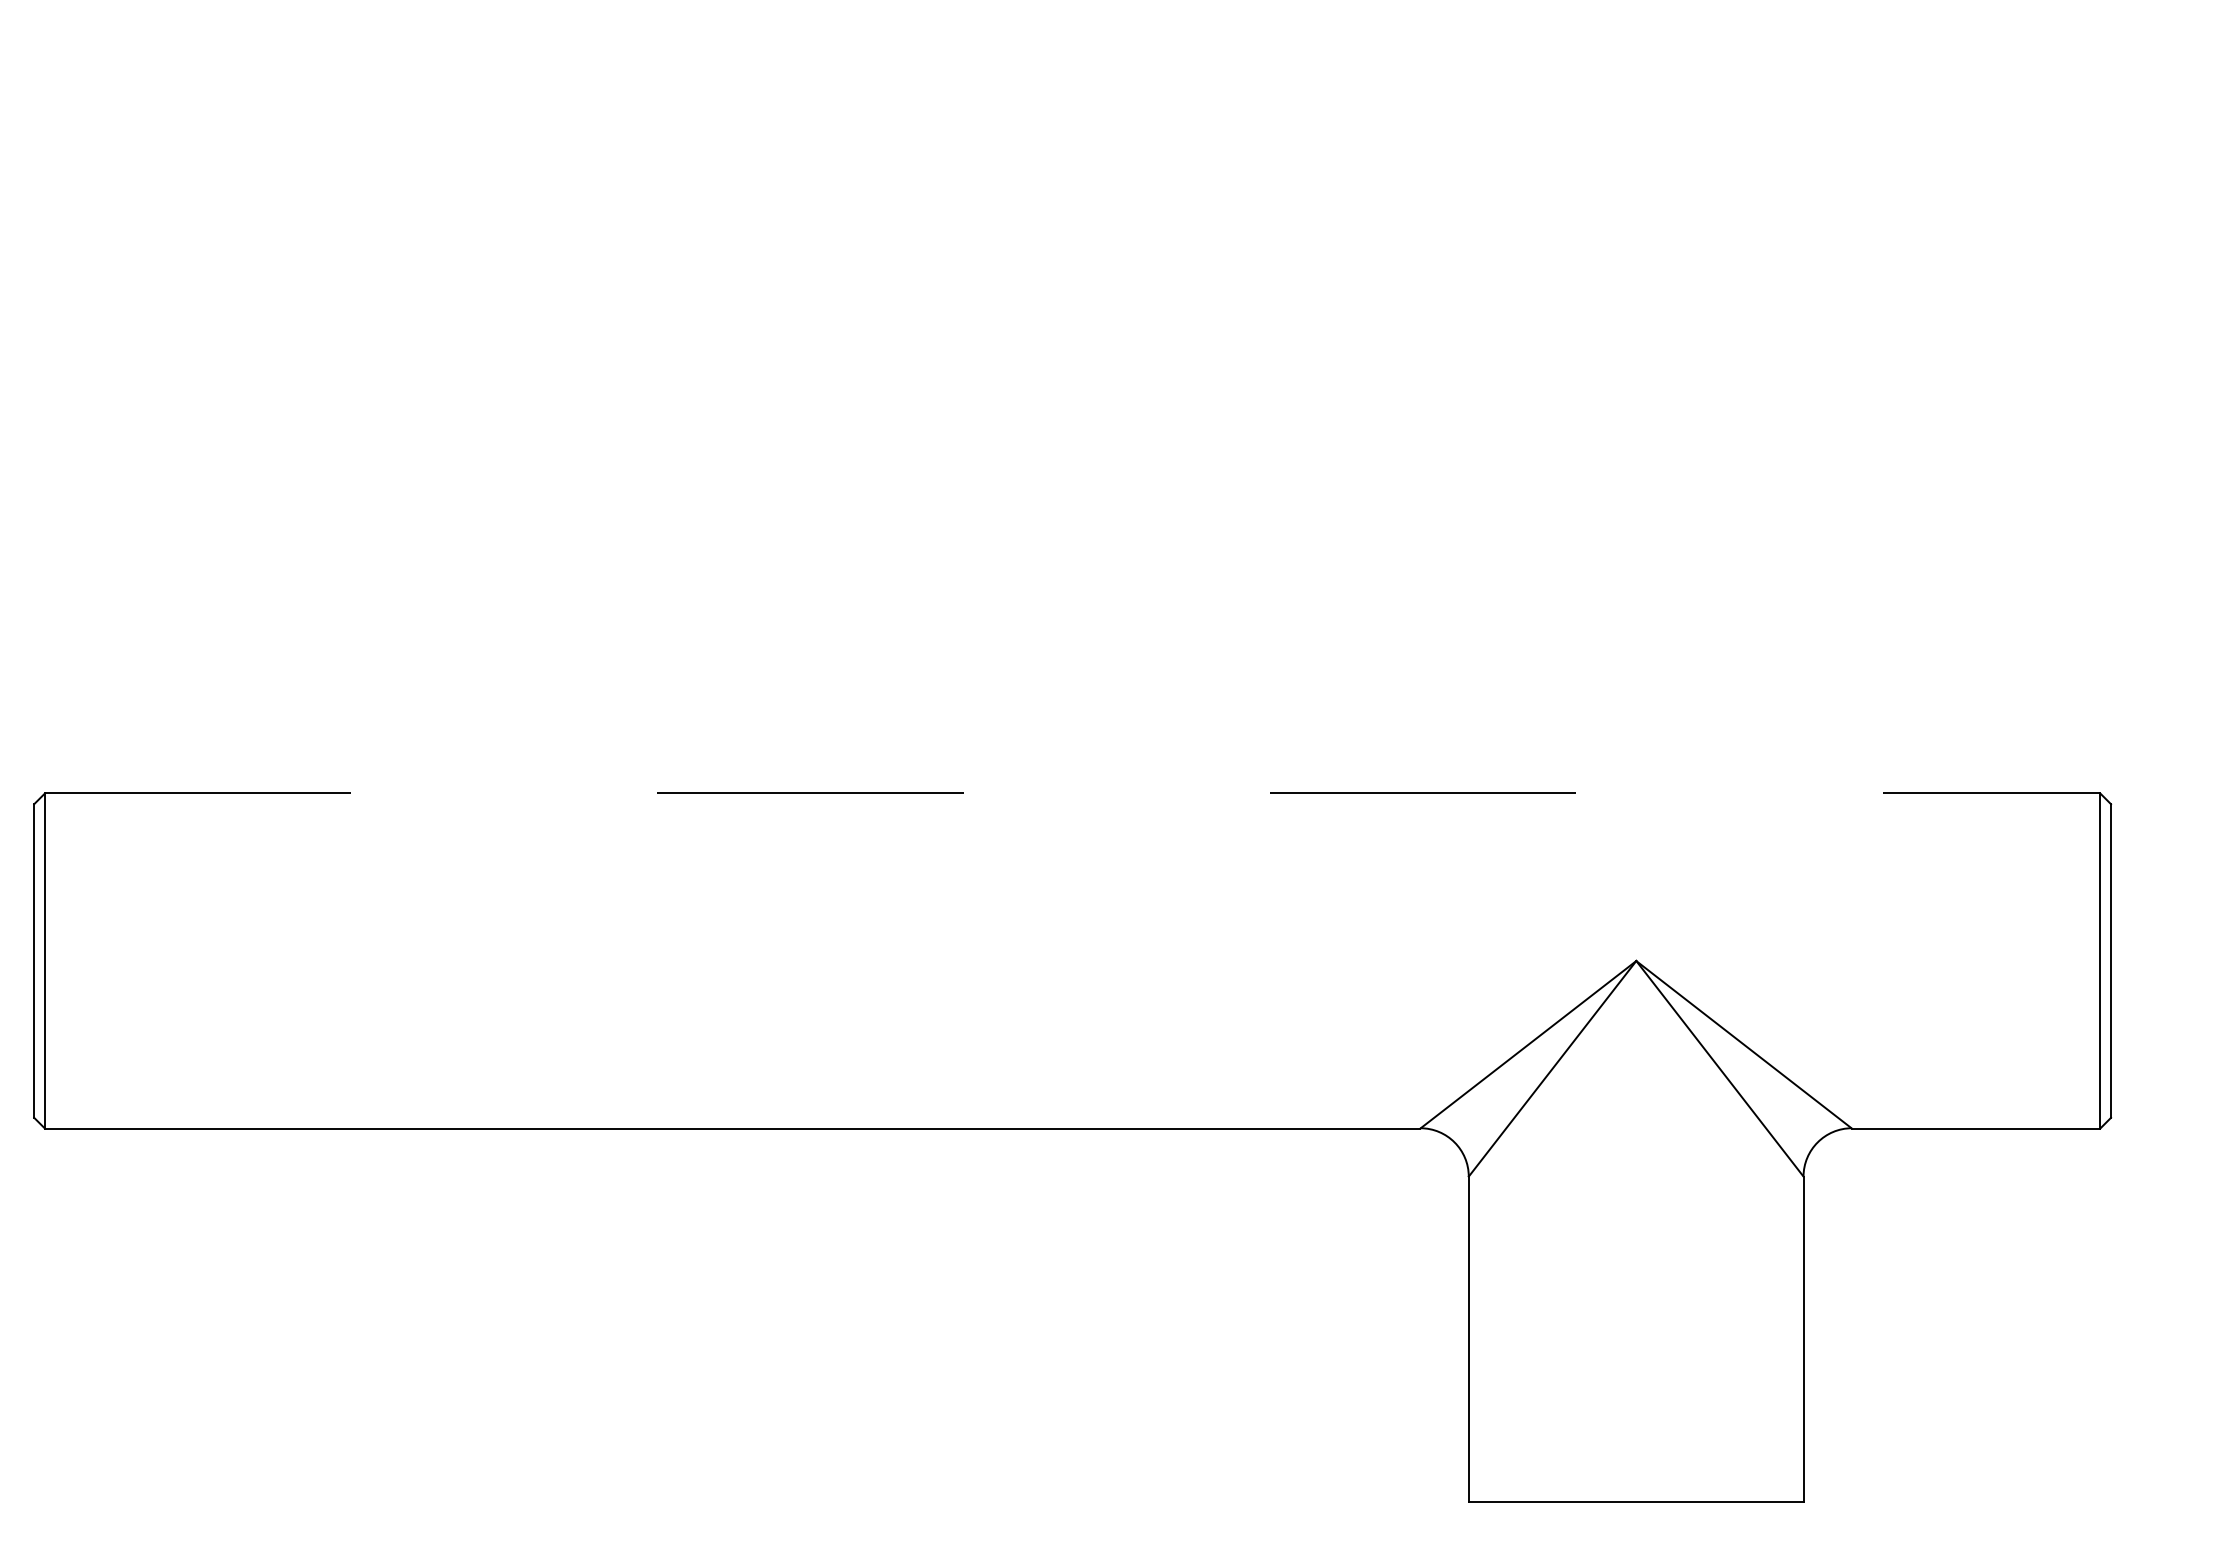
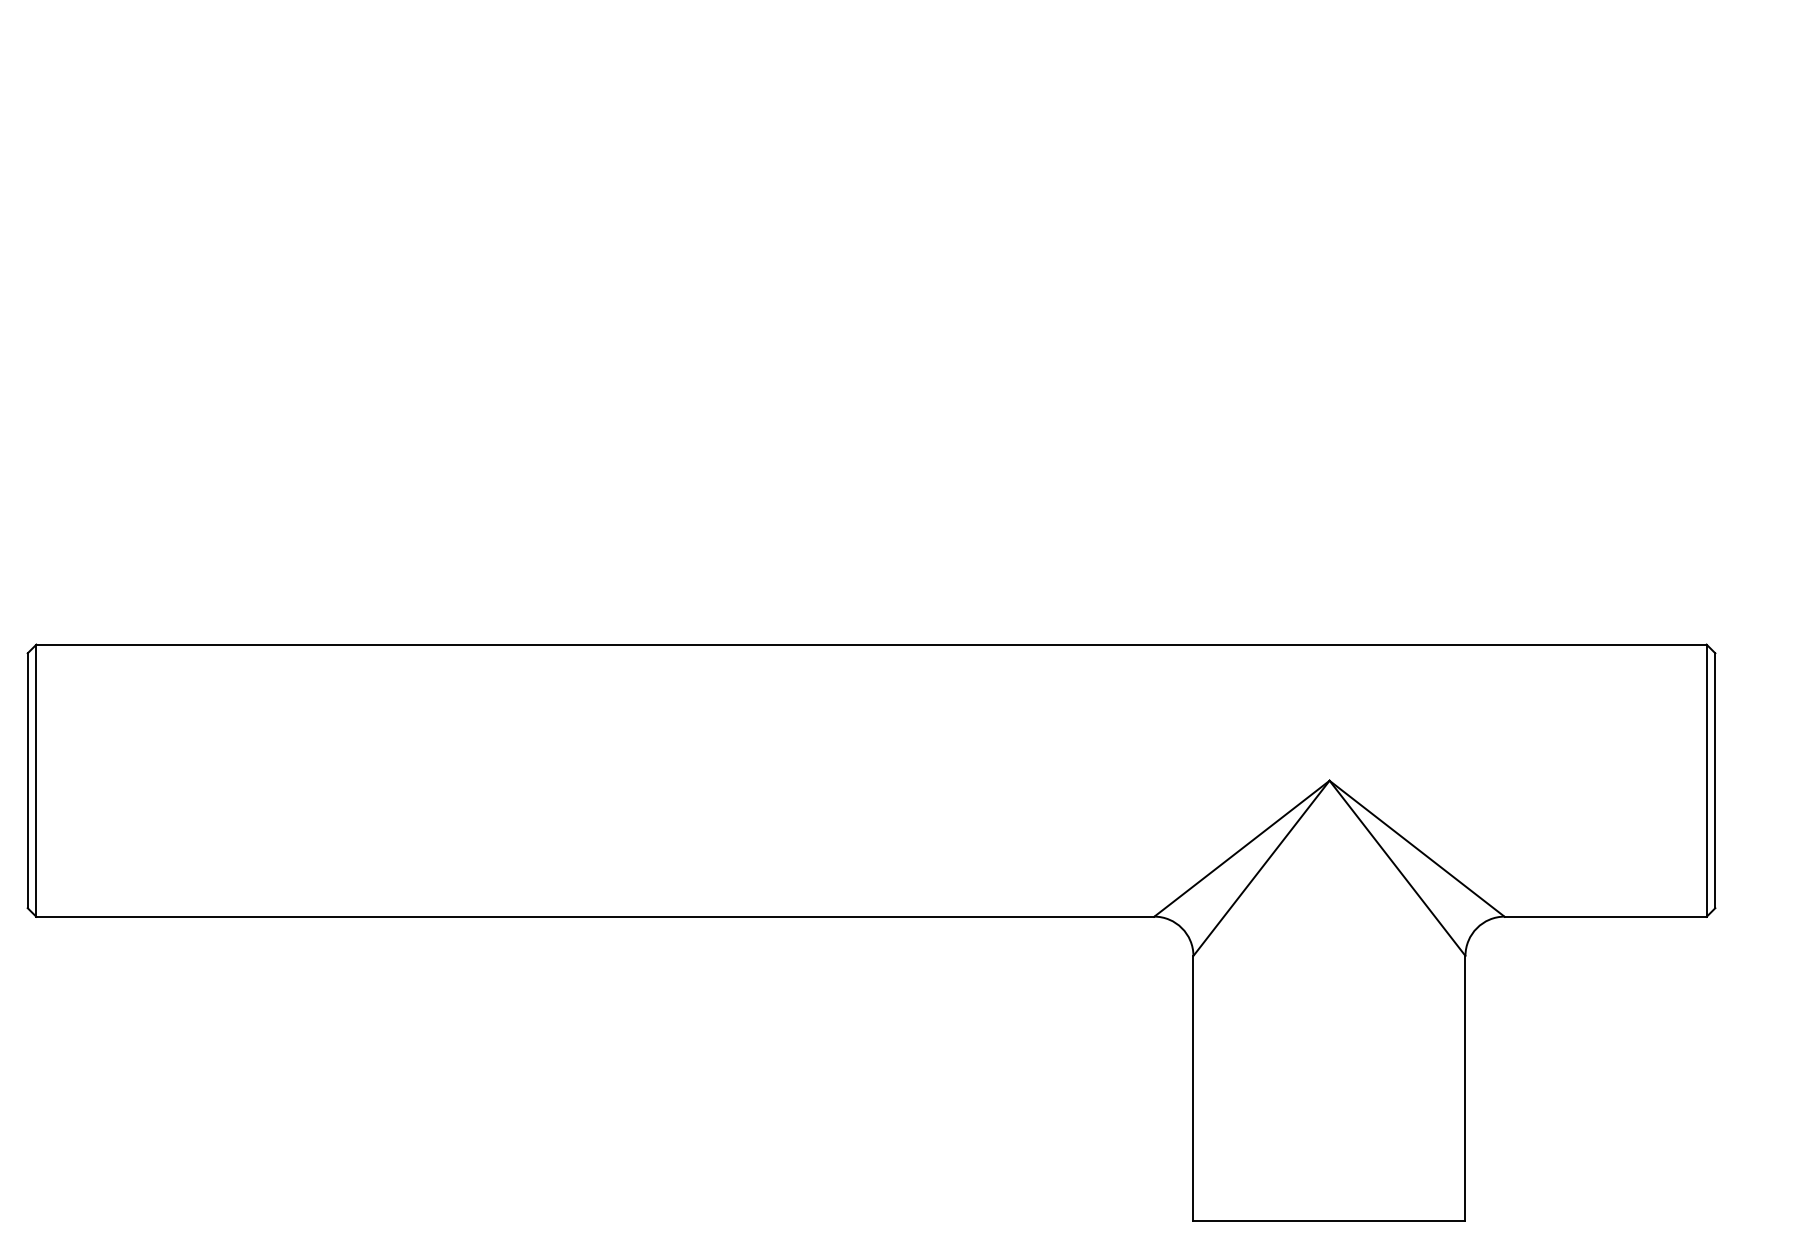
line: (1072, 793) -> (871, 644), dashed -> solid

